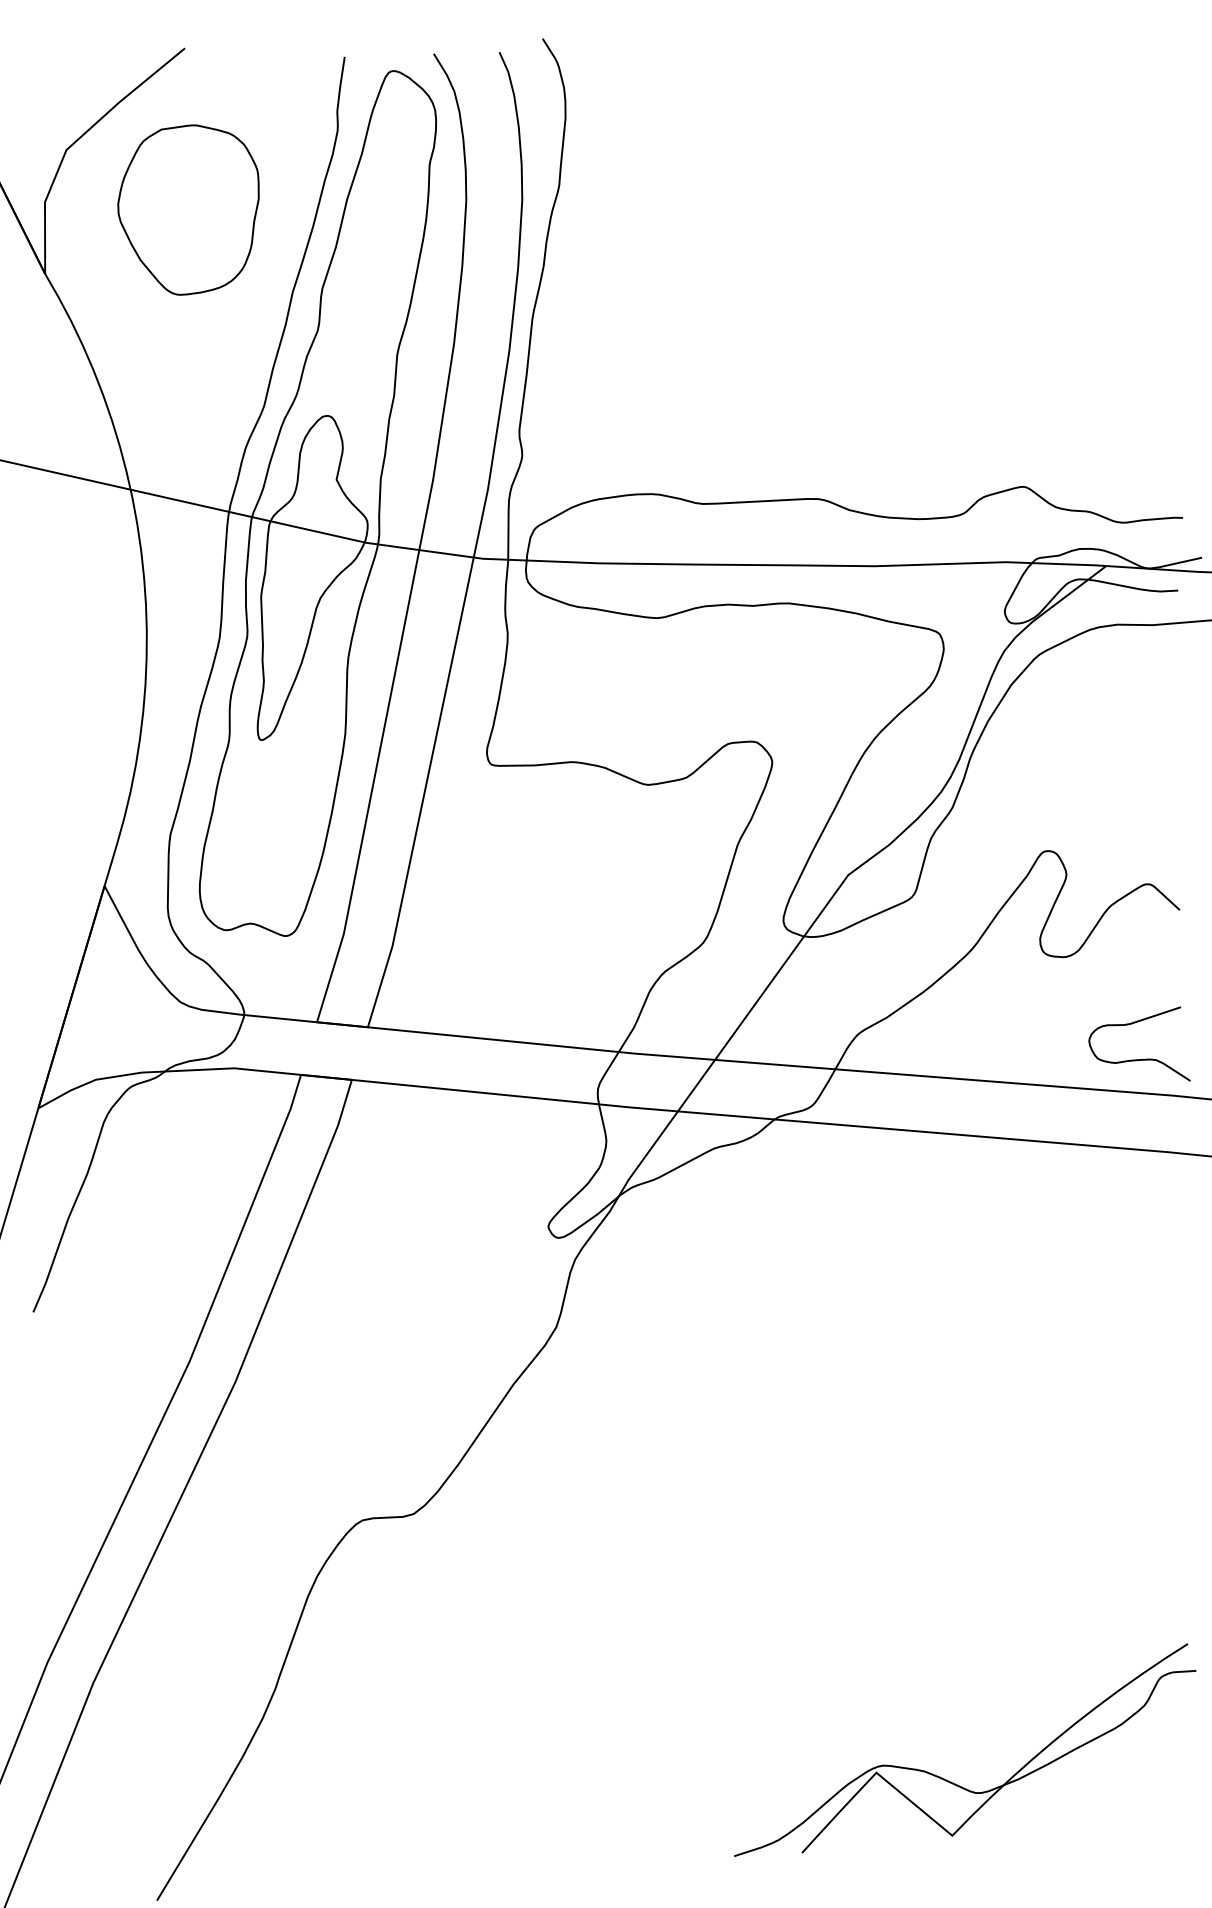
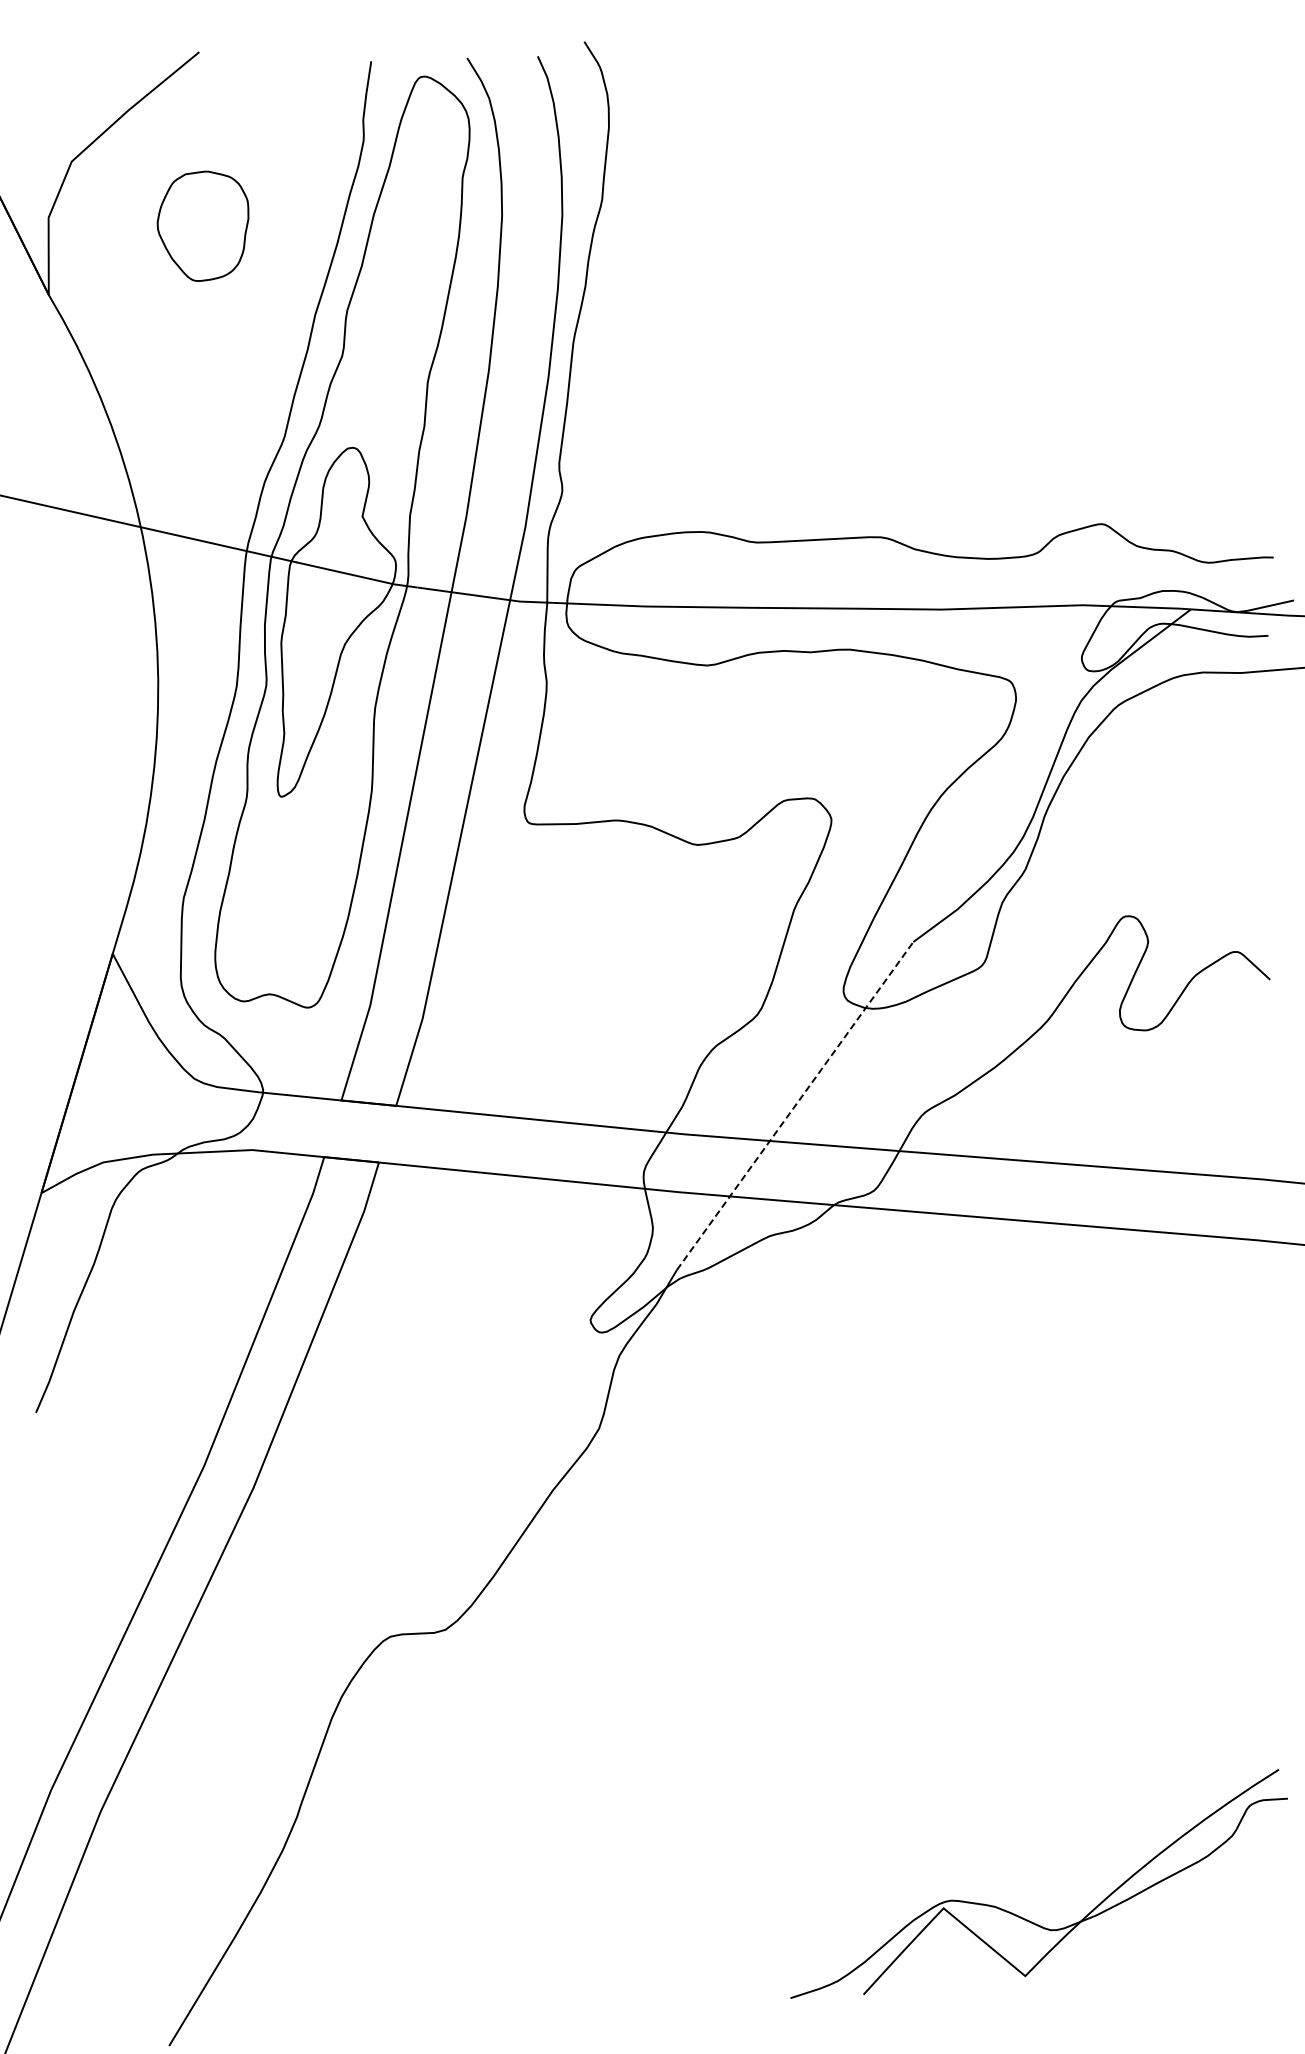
part: (187, 210) -> (202, 226), size x0.6
line: (738, 1026) -> (795, 1105), solid -> dashed
curve: (1139, 1059) -> (1226, 1140), removed

